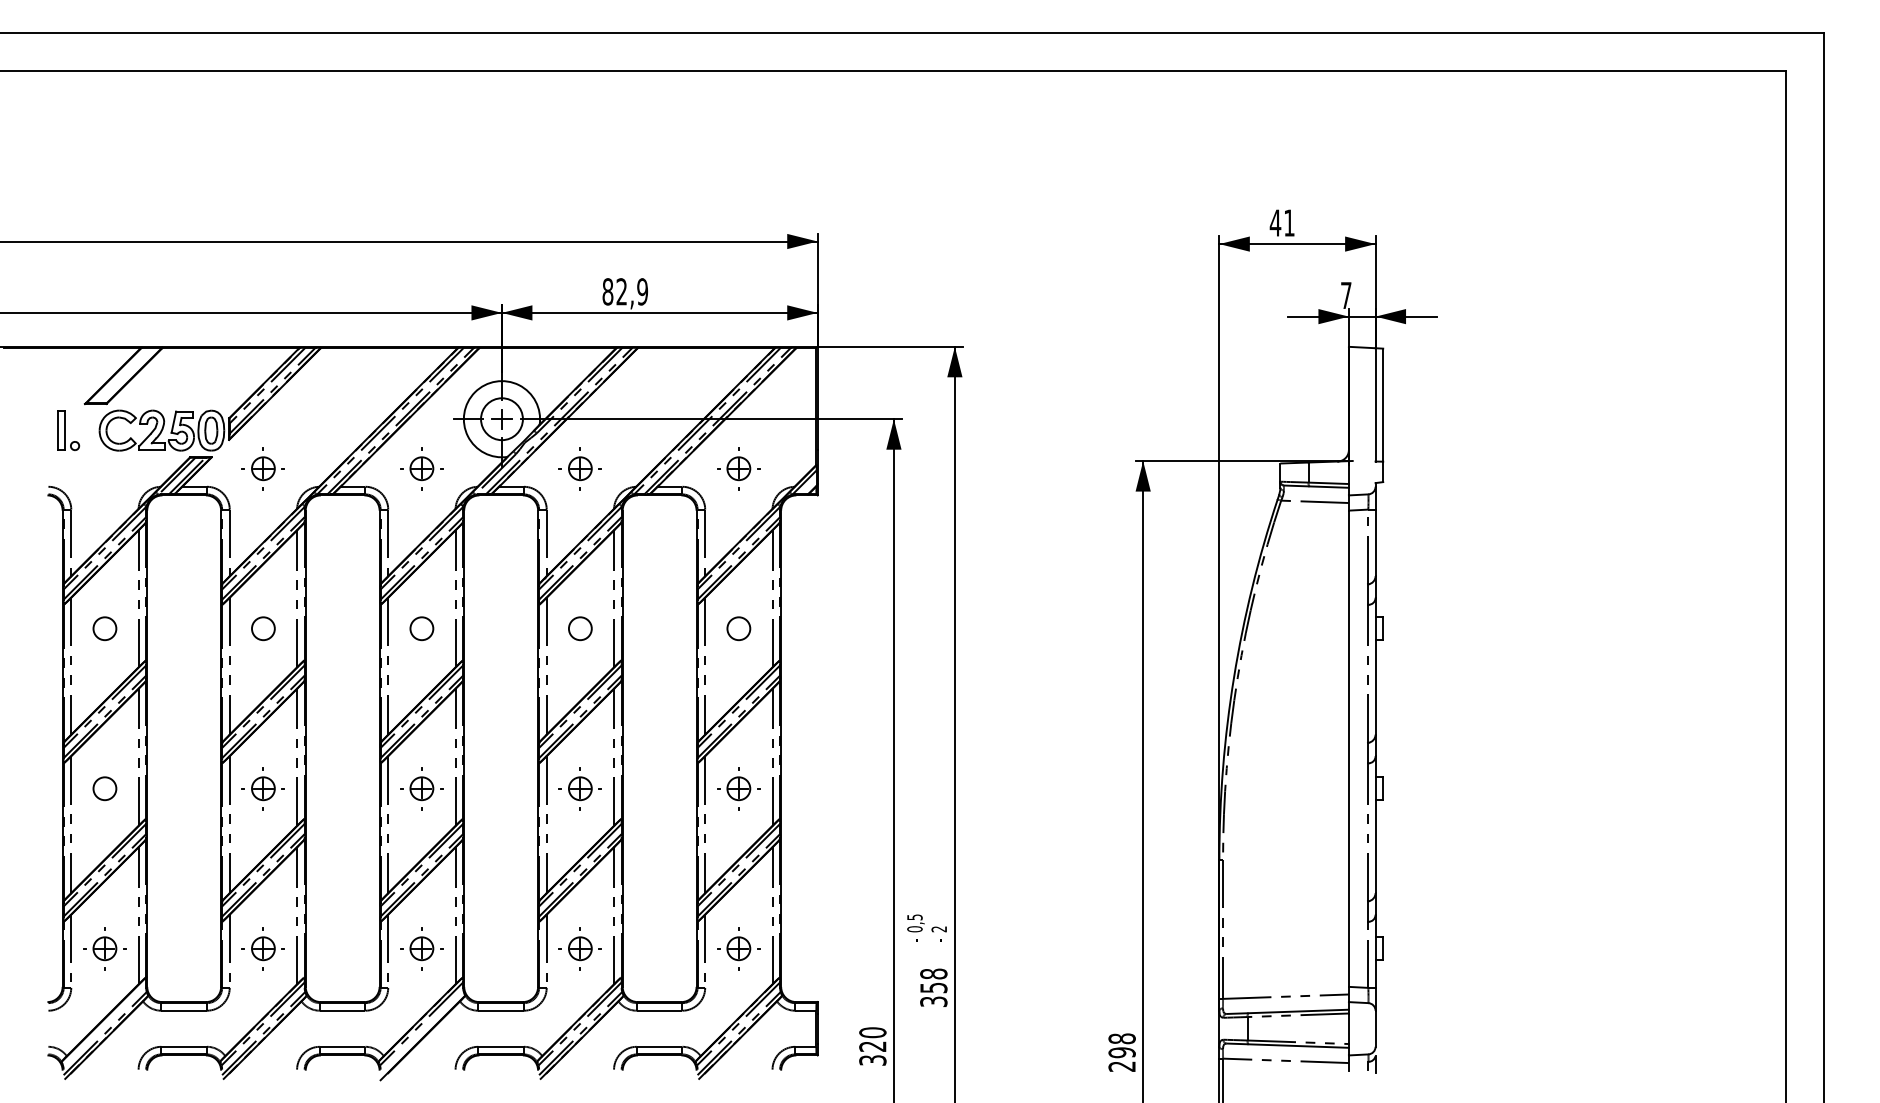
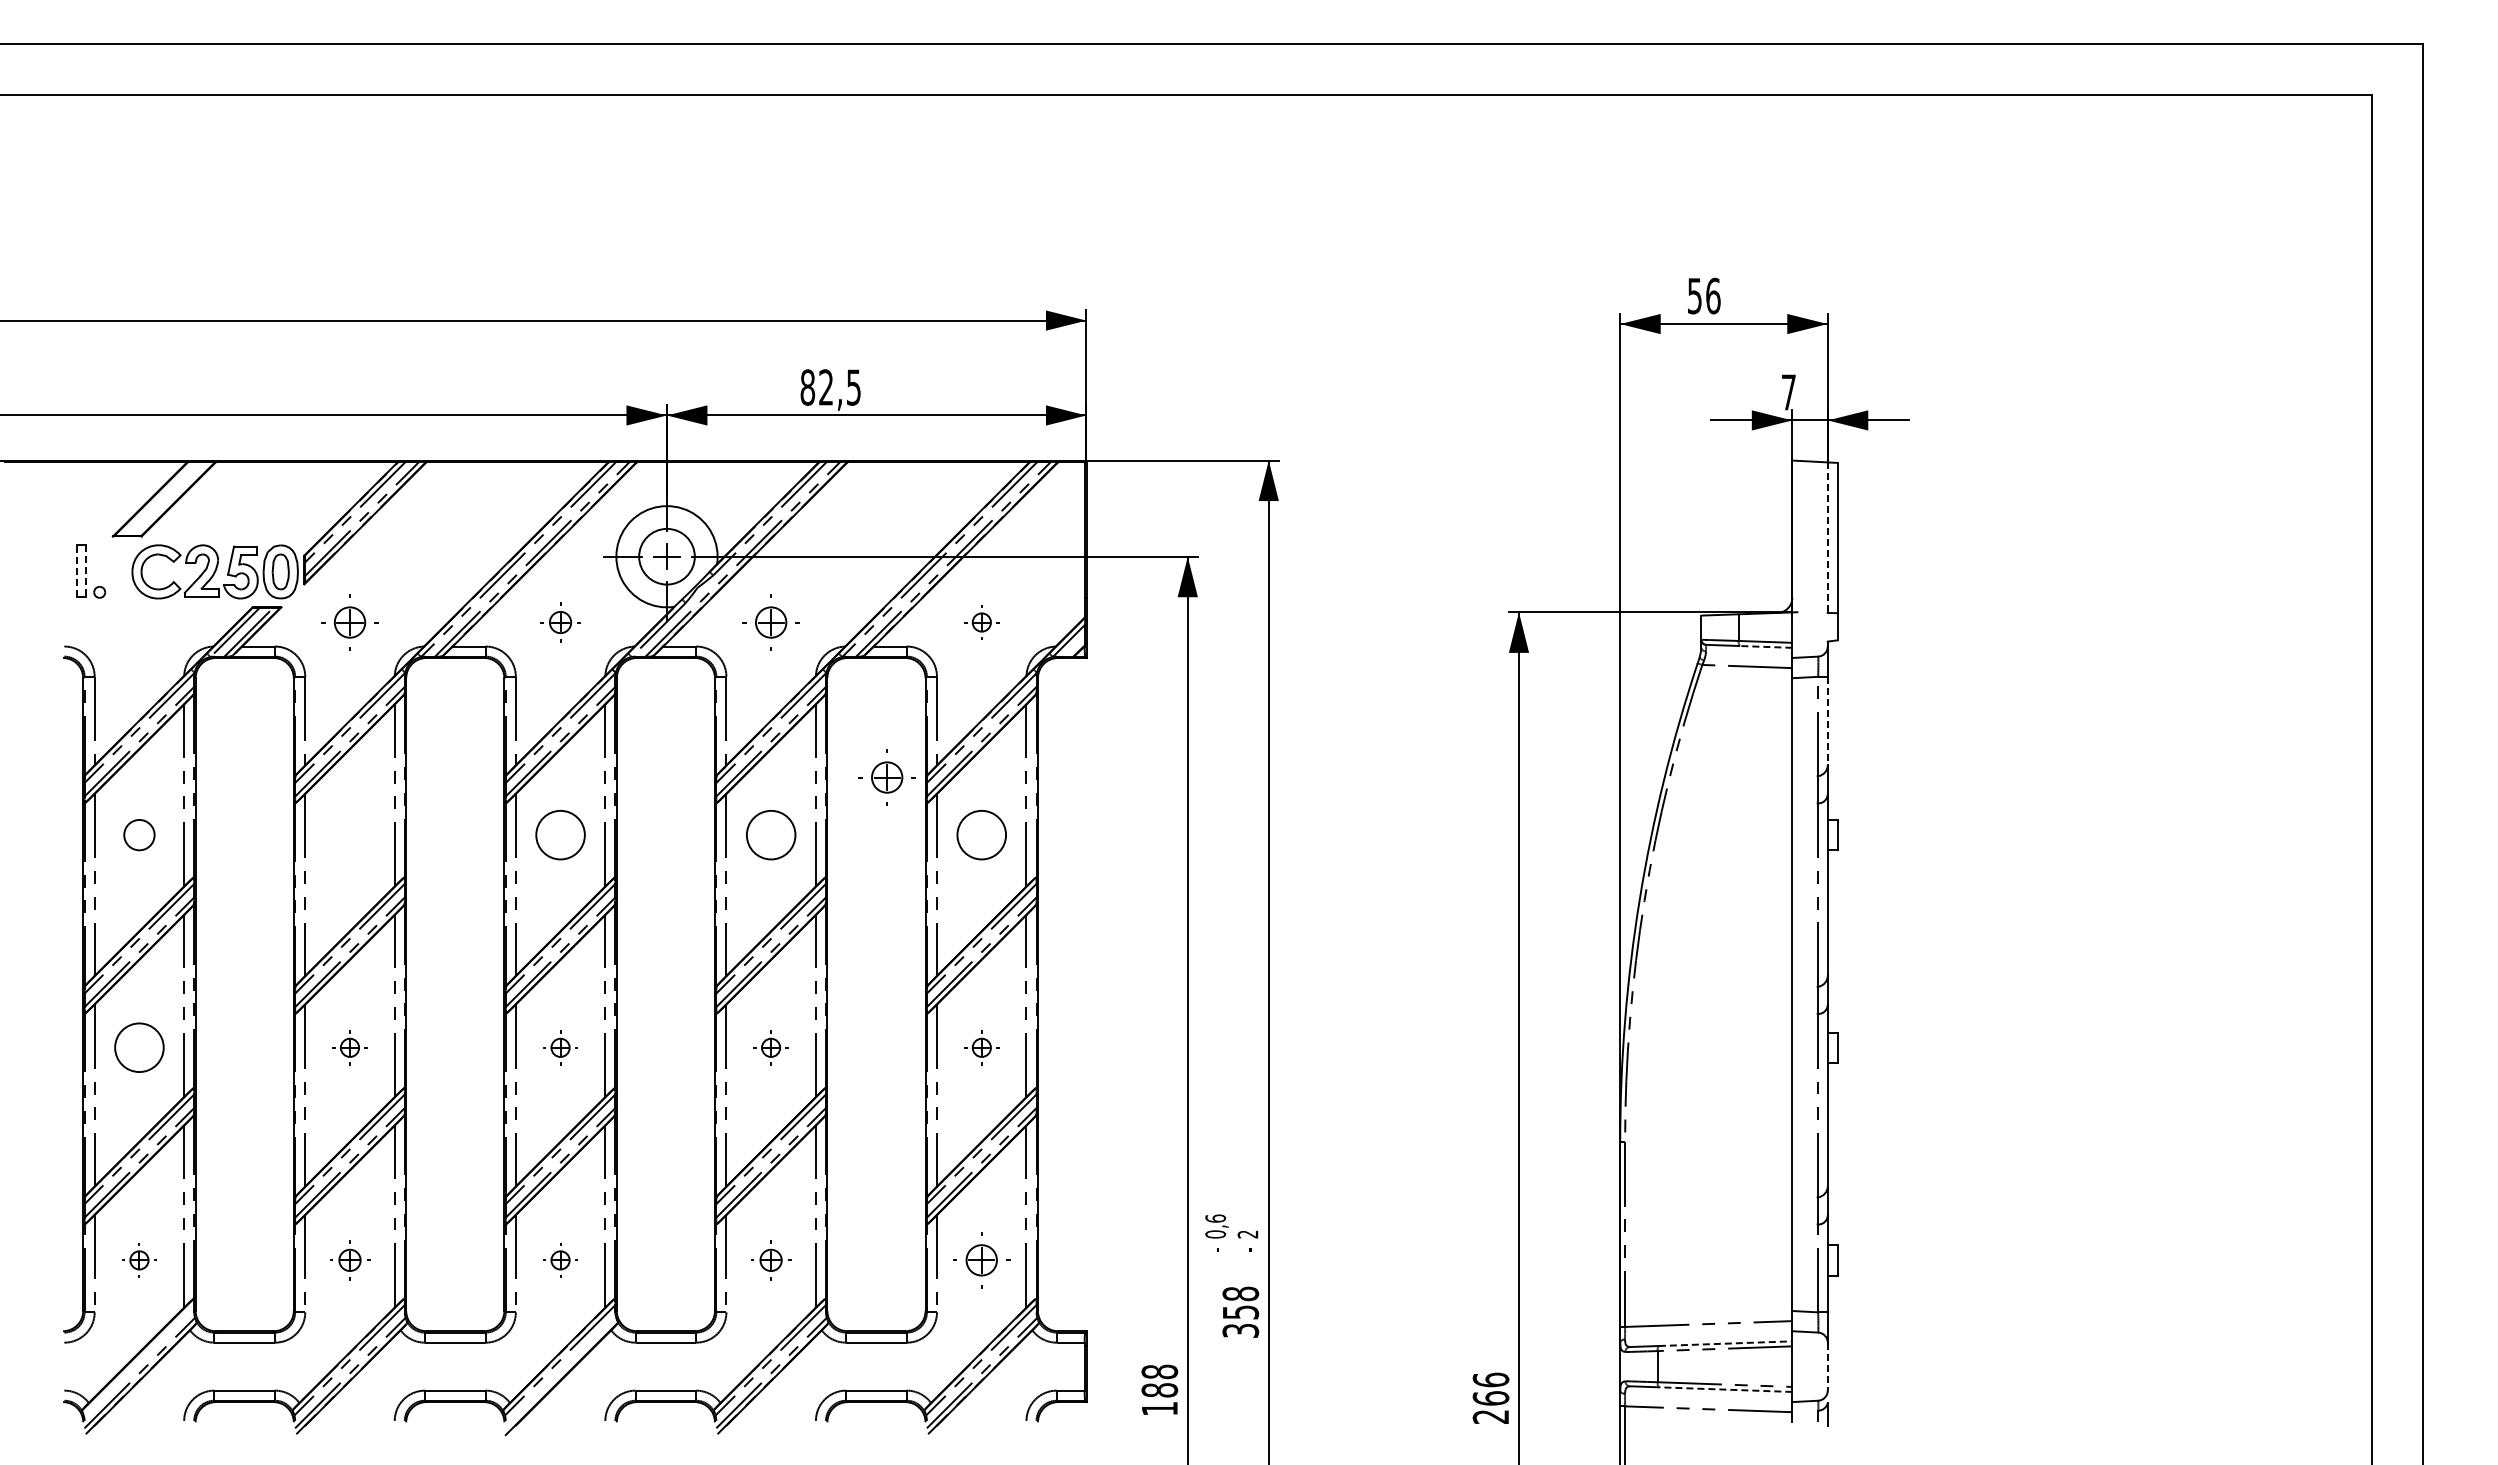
text: (1282, 222) -> (1703, 295), 41 -> 56
text: (642, 291) -> (853, 387), 82,9 -> 82,5
line: (1375, 405) -> (1827, 538), solid -> dashed
line: (58, 430) -> (77, 571), solid -> dashed
line: (65, 430) -> (86, 571), solid -> dashed
part: (421, 468) -> (560, 622), size x0.7
part: (738, 468) -> (981, 622), size x0.6
line: (1328, 486) -> (1765, 646), solid -> dashed
line: (1375, 543) -> (1827, 721), solid -> dashed
part: (667, 585) -> (886, 777), added
circle: (421, 628) -> (560, 834), size x1.6
circle: (580, 628) -> (771, 834), size x1.6
circle: (738, 628) -> (981, 834), size x1.6
circle: (263, 629) -> (350, 835), removed
circle: (104, 788) -> (139, 1047), size x1.6
part: (263, 788) -> (349, 1047), size x0.6
part: (421, 788) -> (560, 1047), size x0.6
part: (579, 788) -> (770, 1047), size x0.6
part: (738, 788) -> (981, 1047), size x0.6
text: (914, 917) -> (1215, 1218), 0,5 -> 0,6
part: (104, 948) -> (139, 1260), size x0.6
part: (263, 948) -> (349, 1260), size x0.7
part: (421, 948) -> (560, 1260), size x0.6
part: (579, 948) -> (770, 1260), size x0.7
line: (1298, 1011) -> (1725, 1343), solid -> dashed
line: (1375, 1028) -> (1827, 1366), solid -> dashed
text: (872, 1045) -> (1159, 1389), 320 -> 188
text: (1121, 1045) -> (1490, 1388), 298 -> 266
line: (1298, 1045) -> (1725, 1389), solid -> dashed

